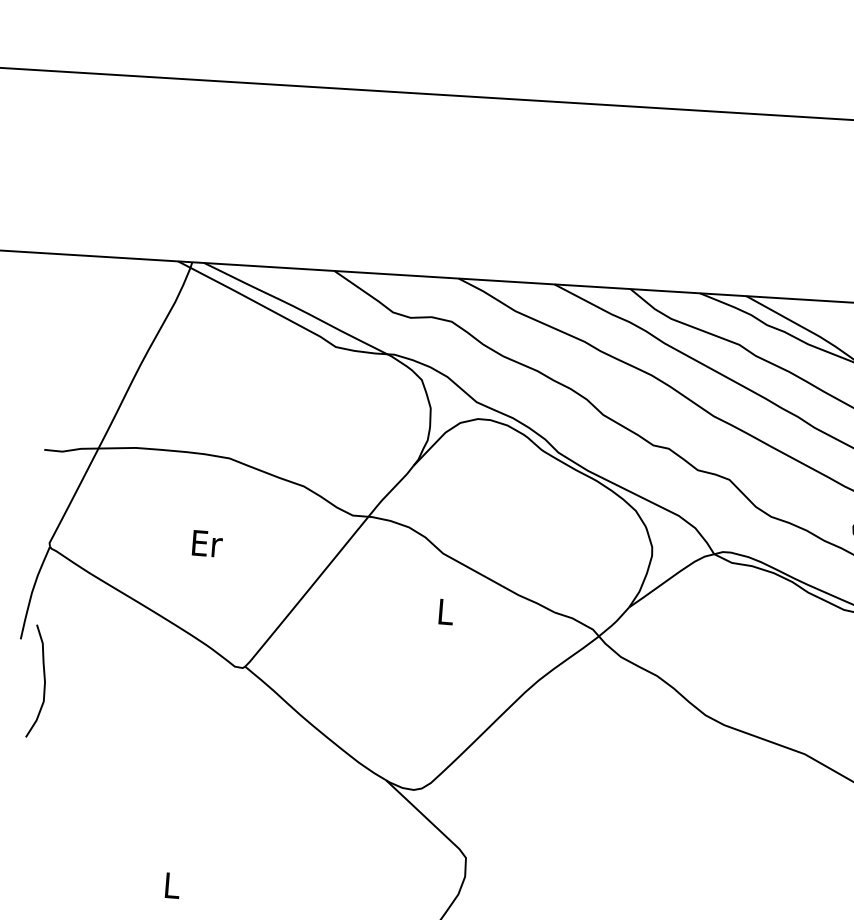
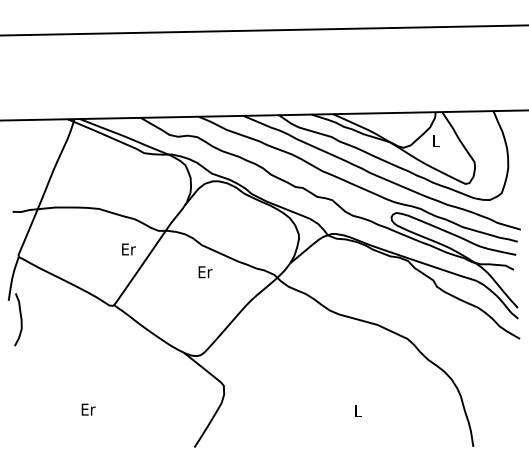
text: (206, 543) -> (128, 249), moved
text: (446, 612) -> (205, 272), L -> Er
text: (172, 885) -> (88, 409), L -> Er

